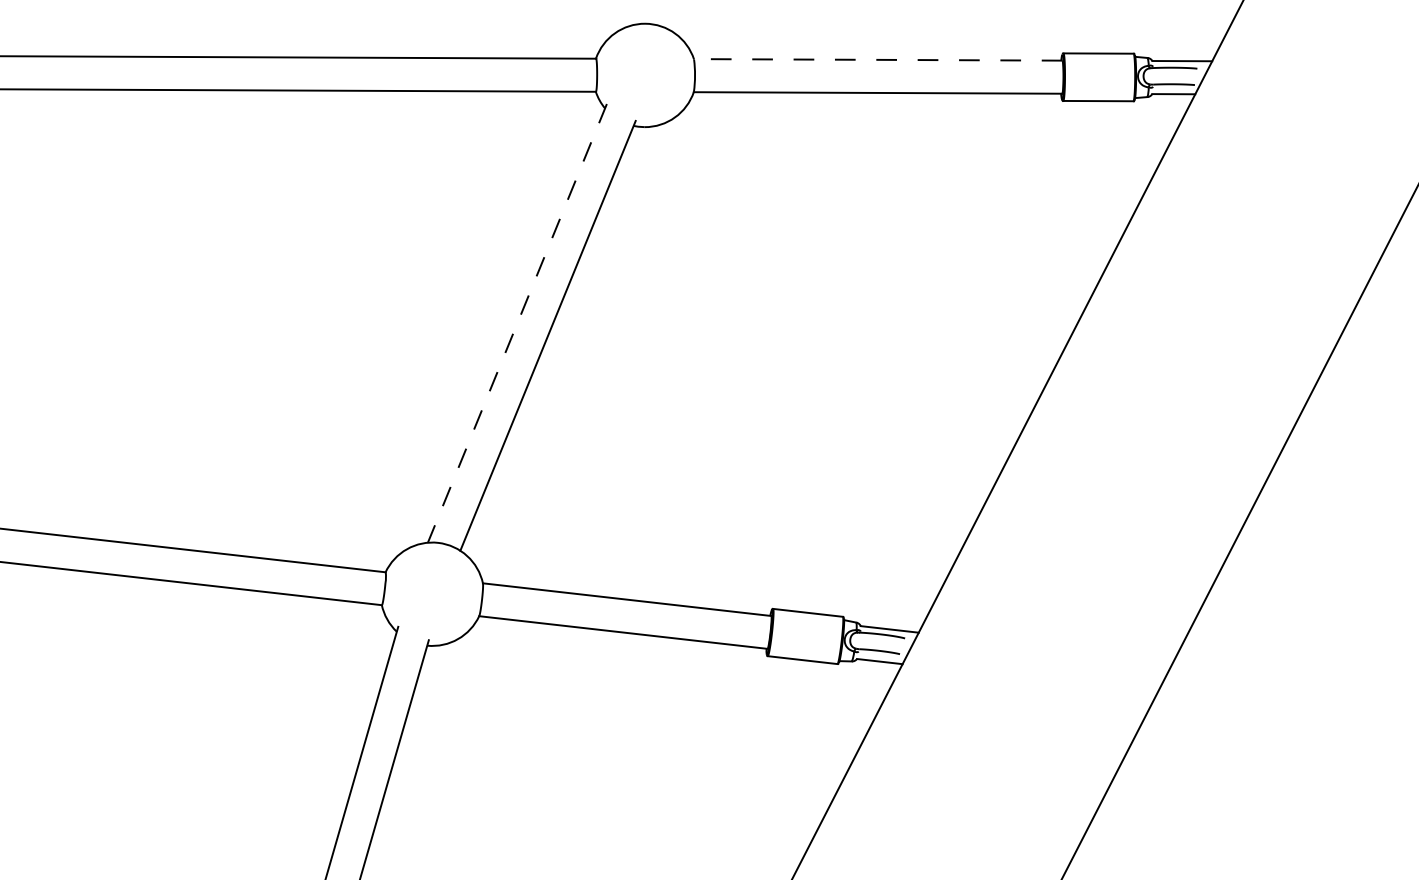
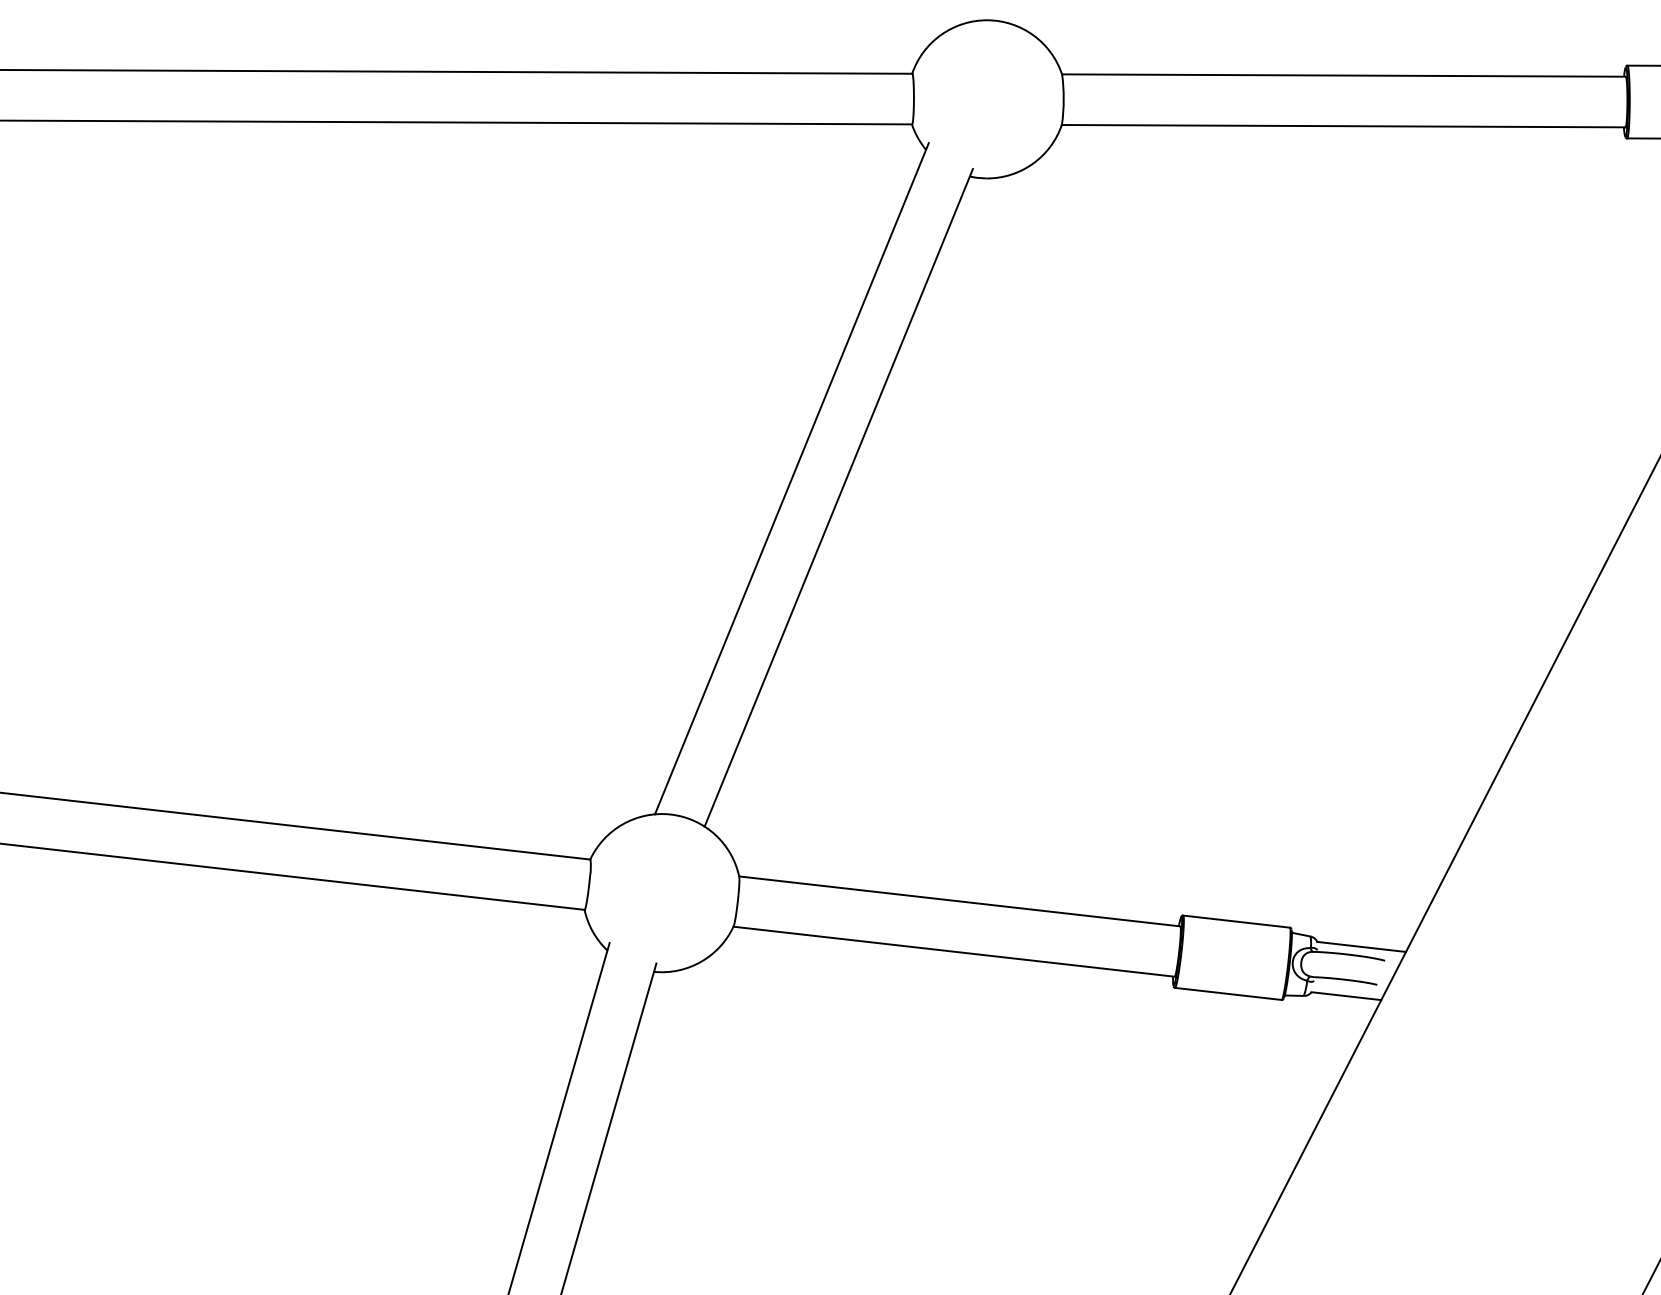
line: (877, 59) -> (1342, 74), dashed -> solid
line: (517, 323) -> (792, 478), dashed -> solid

